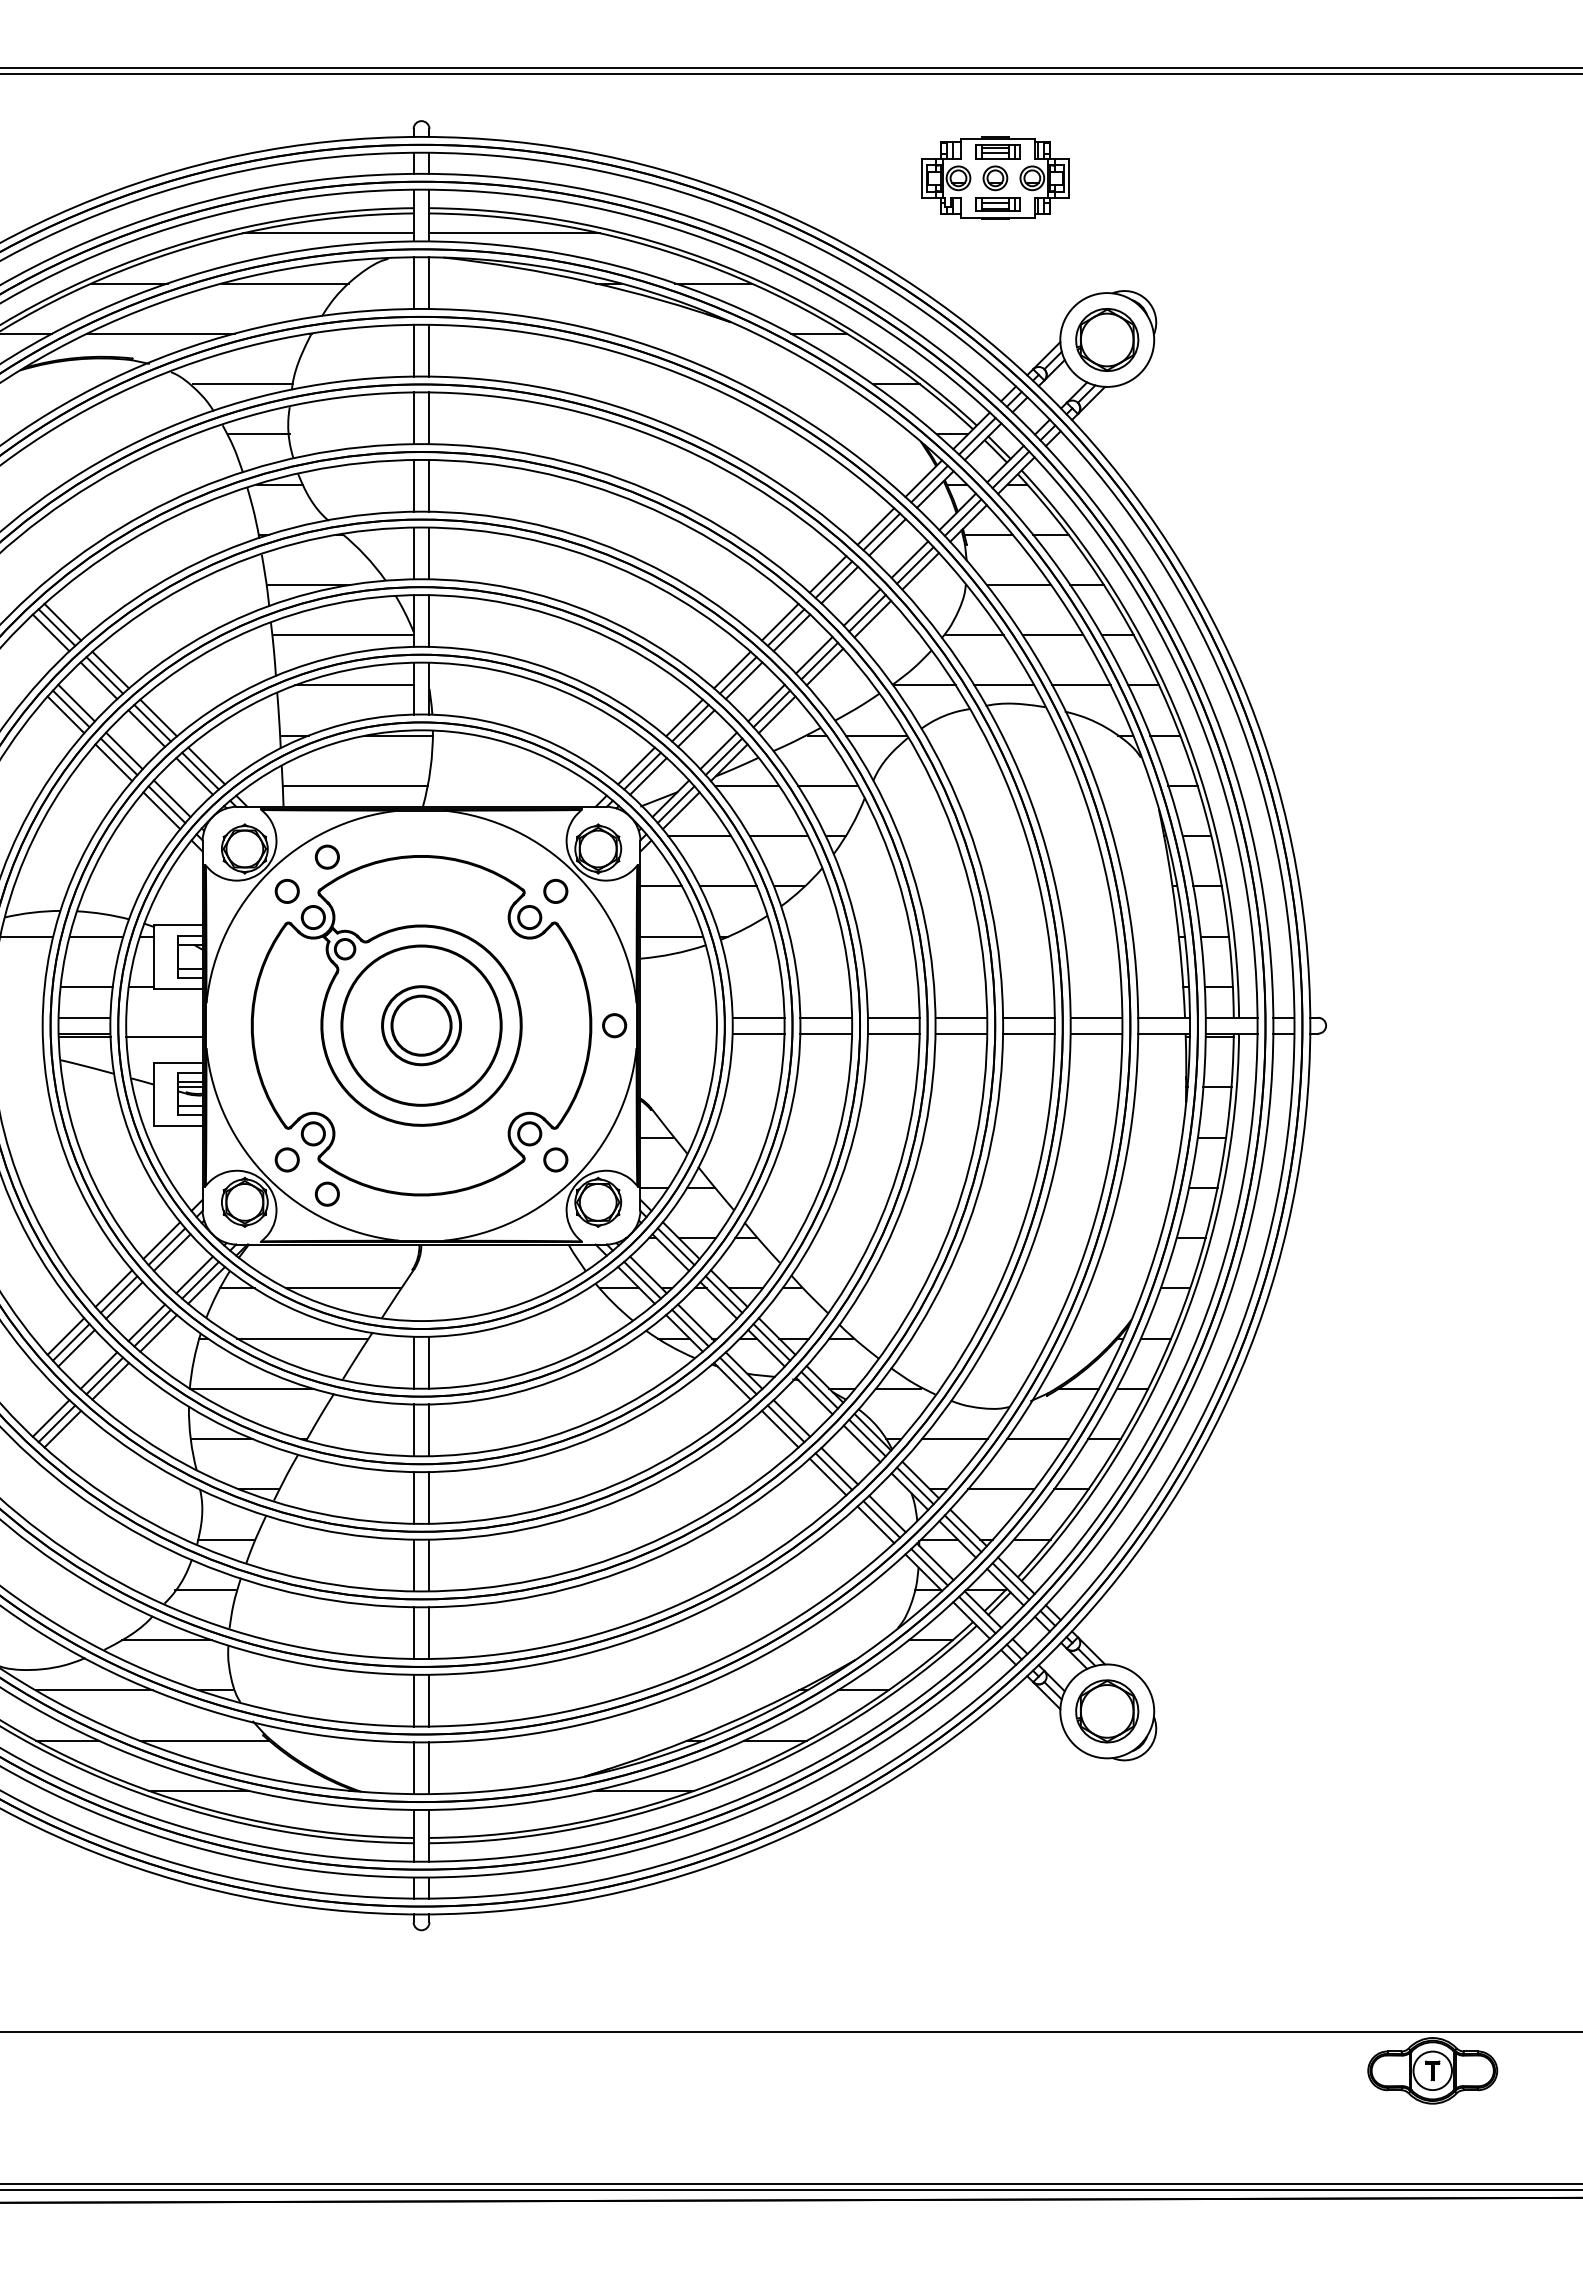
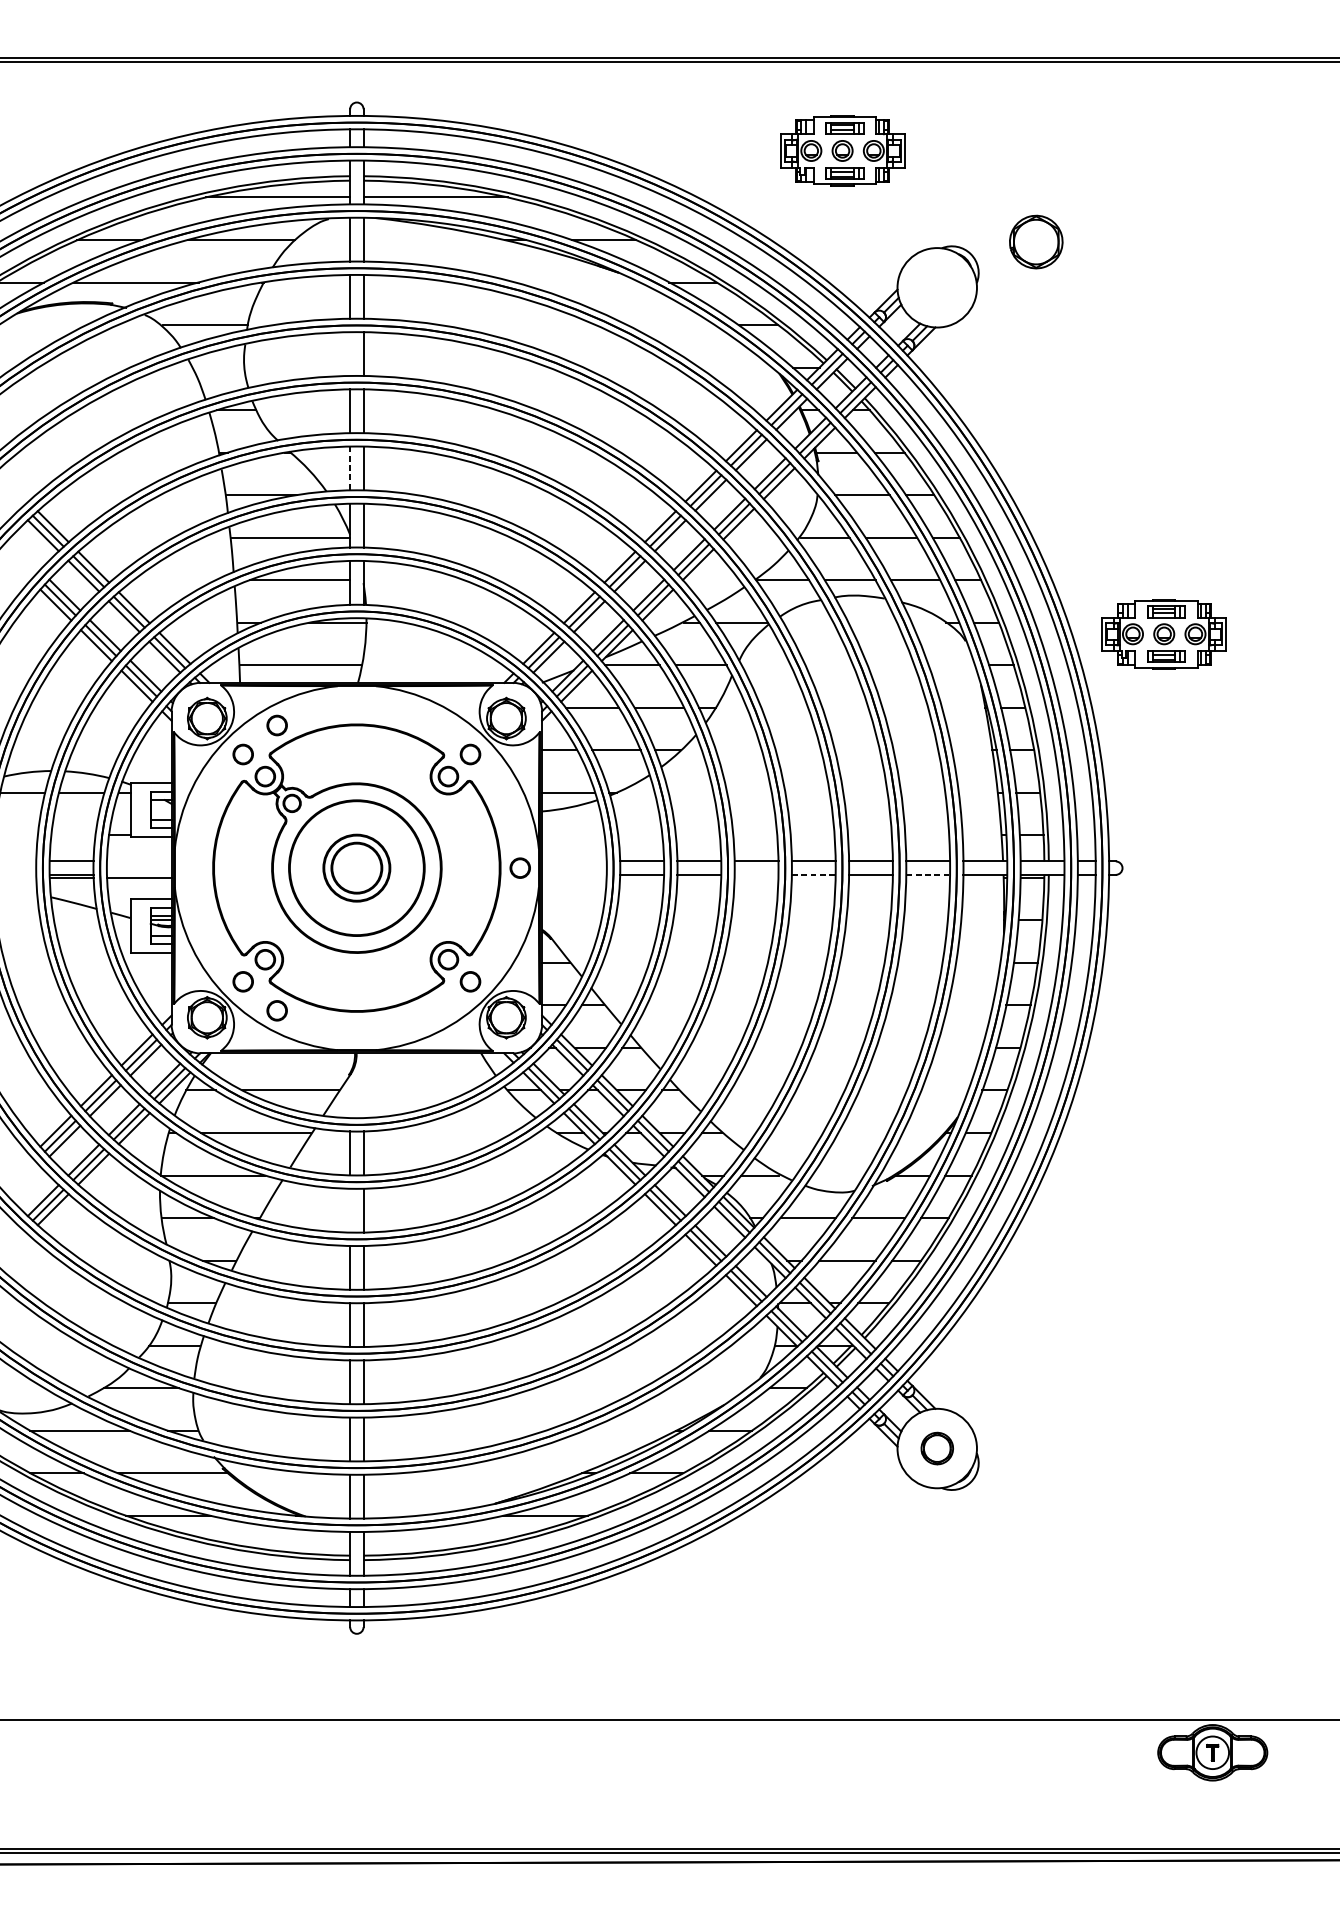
part: (1107, 339) -> (1036, 241), moved
line: (413, 418) -> (350, 354), removed
line: (259, 434) -> (219, 367), removed
line: (413, 553) -> (350, 468), solid -> dashed
part: (1375, 748) -> (1164, 633), added
line: (86, 986) -> (73, 835), removed
line: (893, 1033) -> (756, 874), removed
line: (961, 1033) -> (813, 874), solid -> dashed
line: (1096, 1033) -> (928, 874), solid -> dashed
line: (413, 1430) -> (350, 1210), removed
part: (1107, 1711) -> (937, 1448), size x0.6

